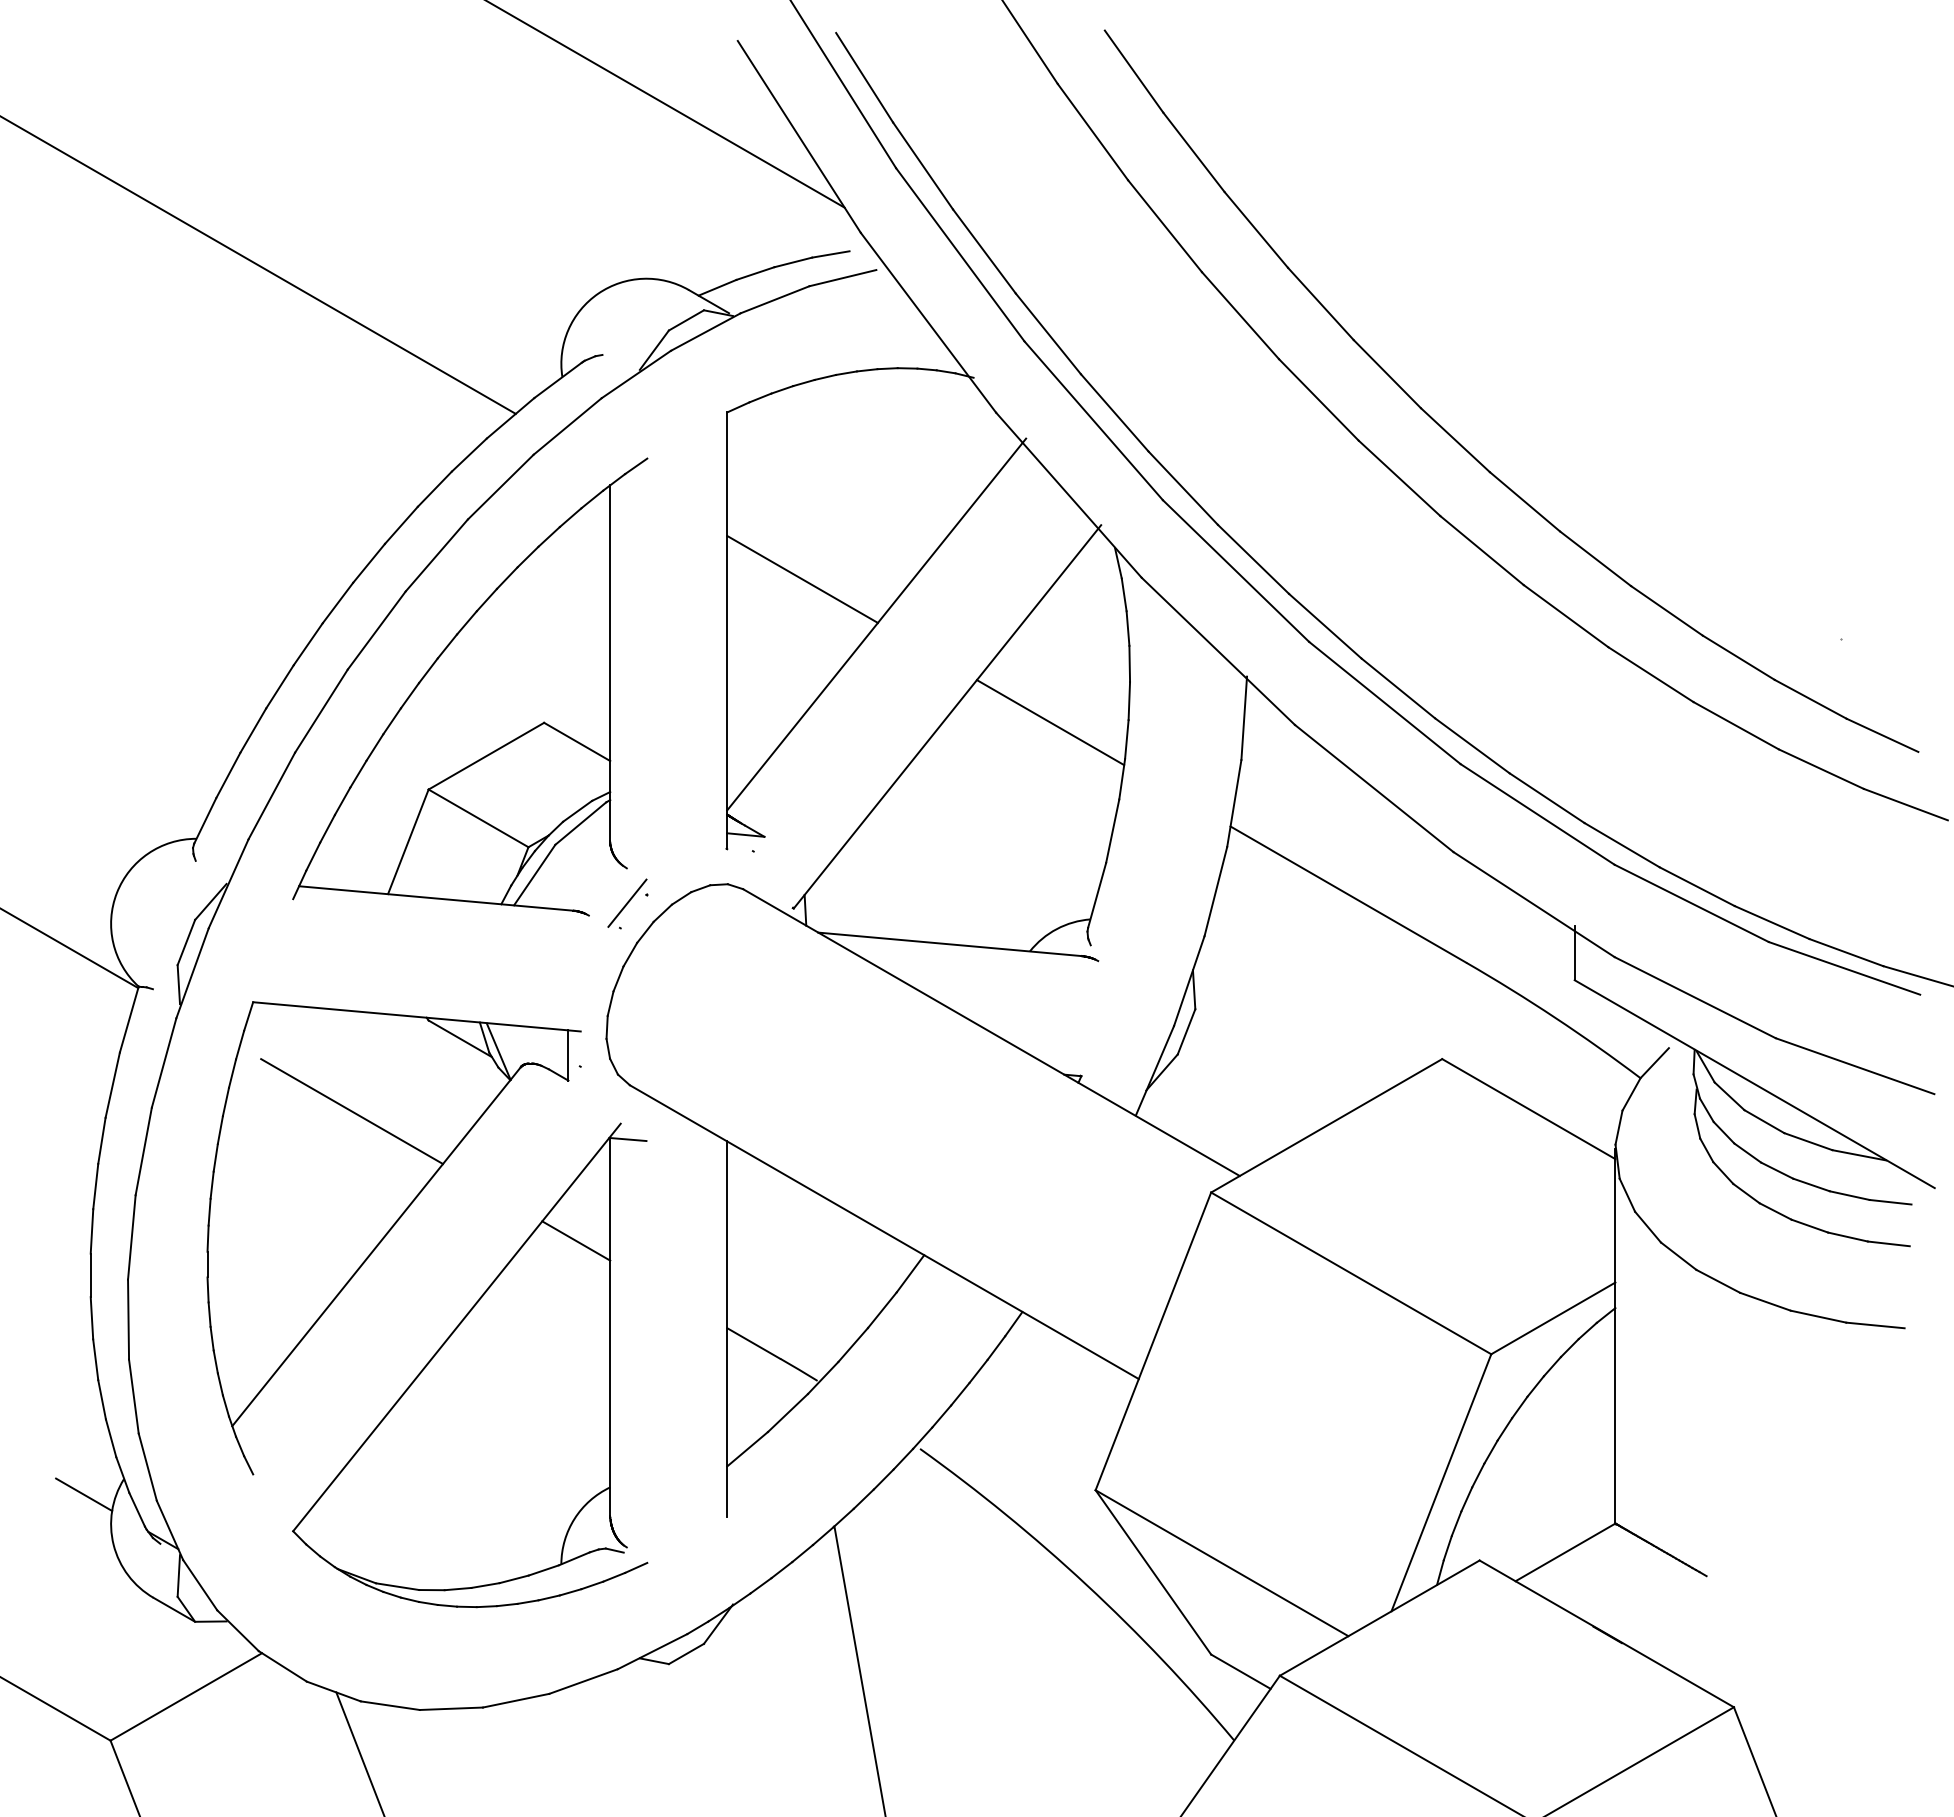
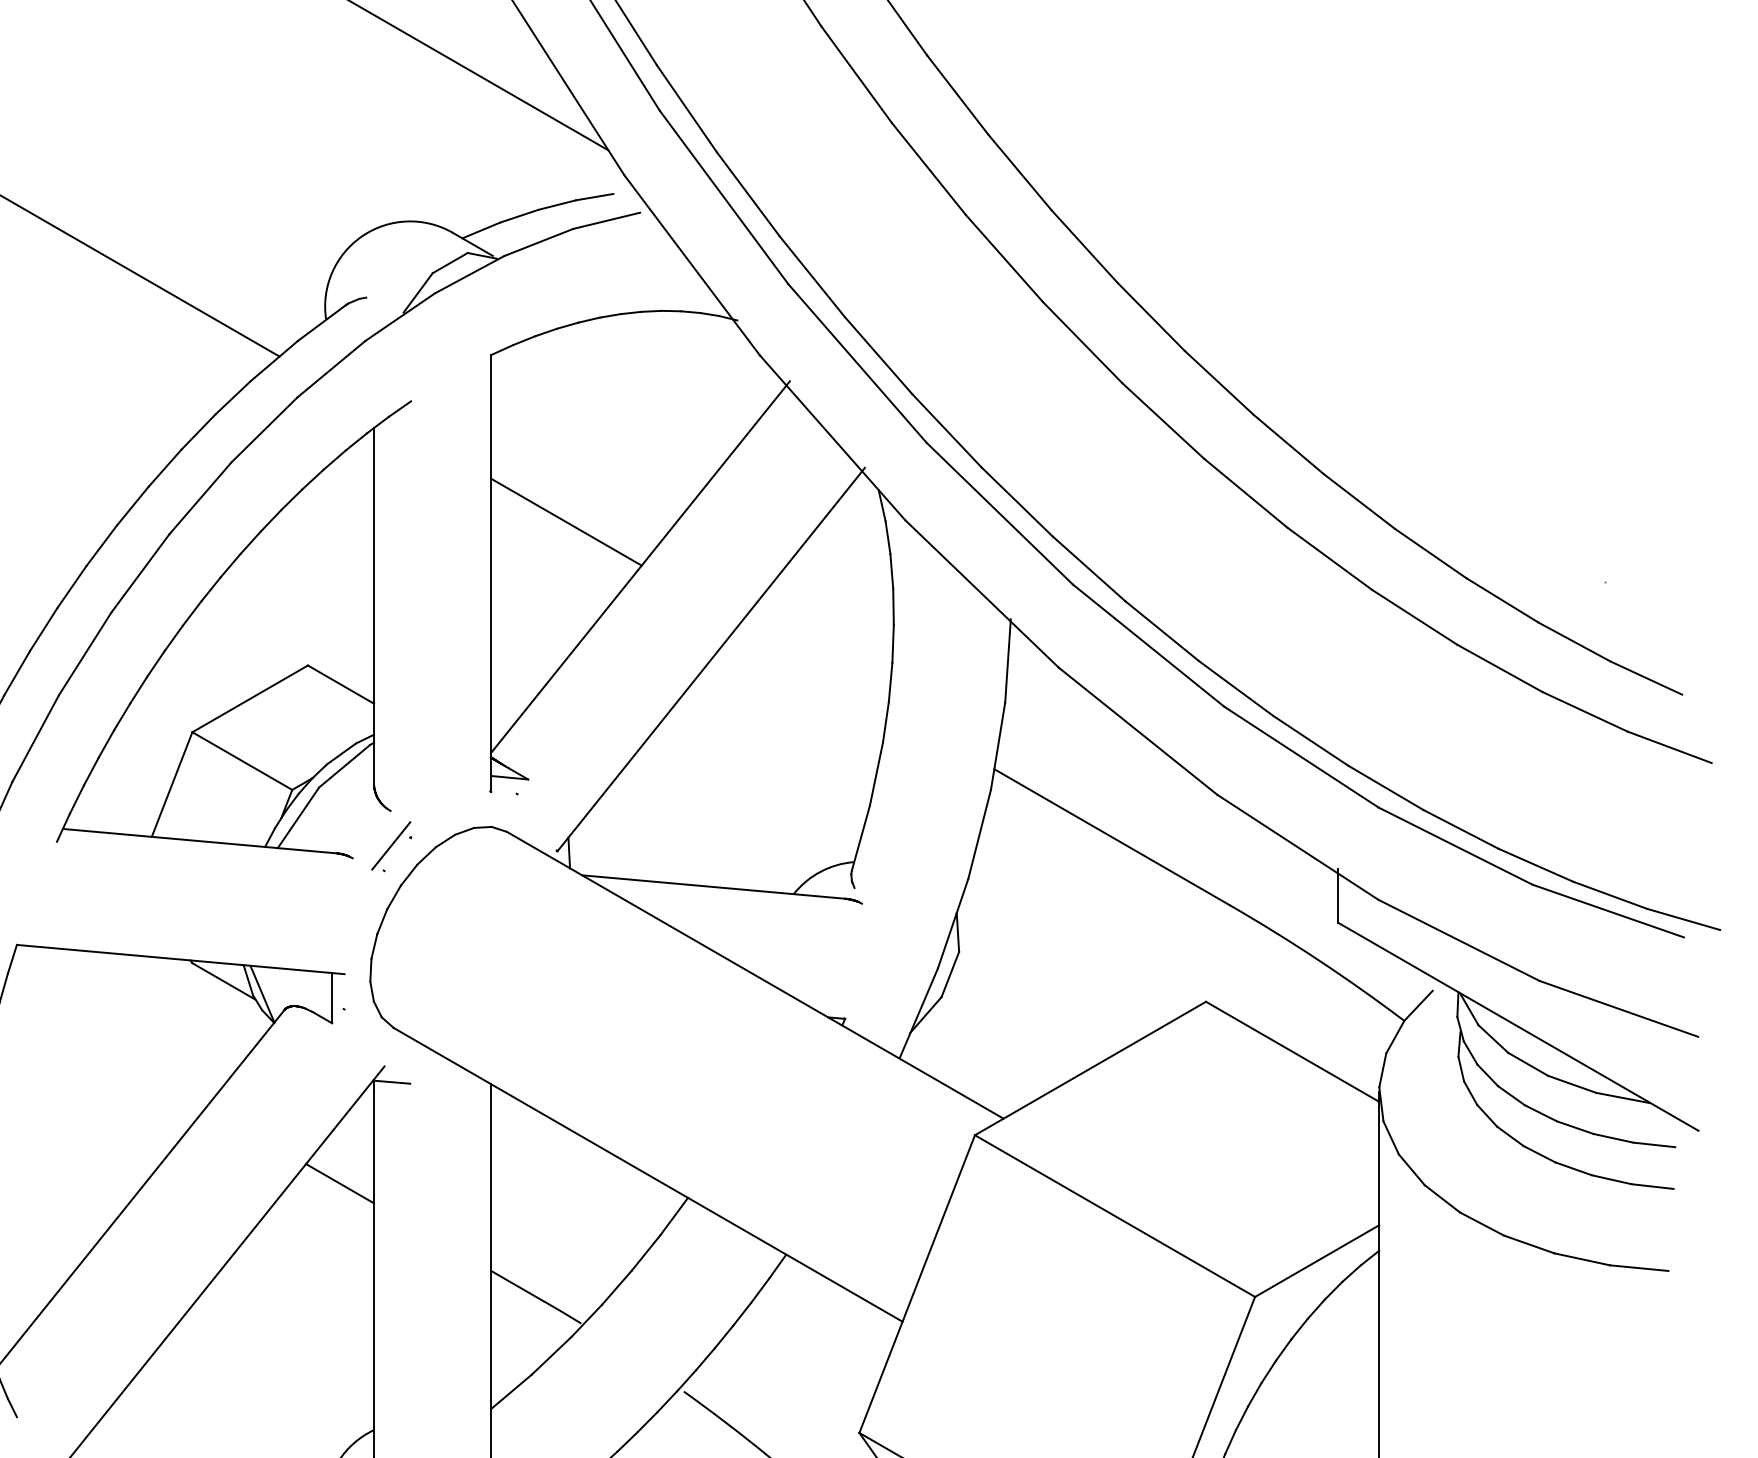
line: (1050, 722) -> (814, 665), removed
line: (352, 1111) -> (116, 1054), removed

